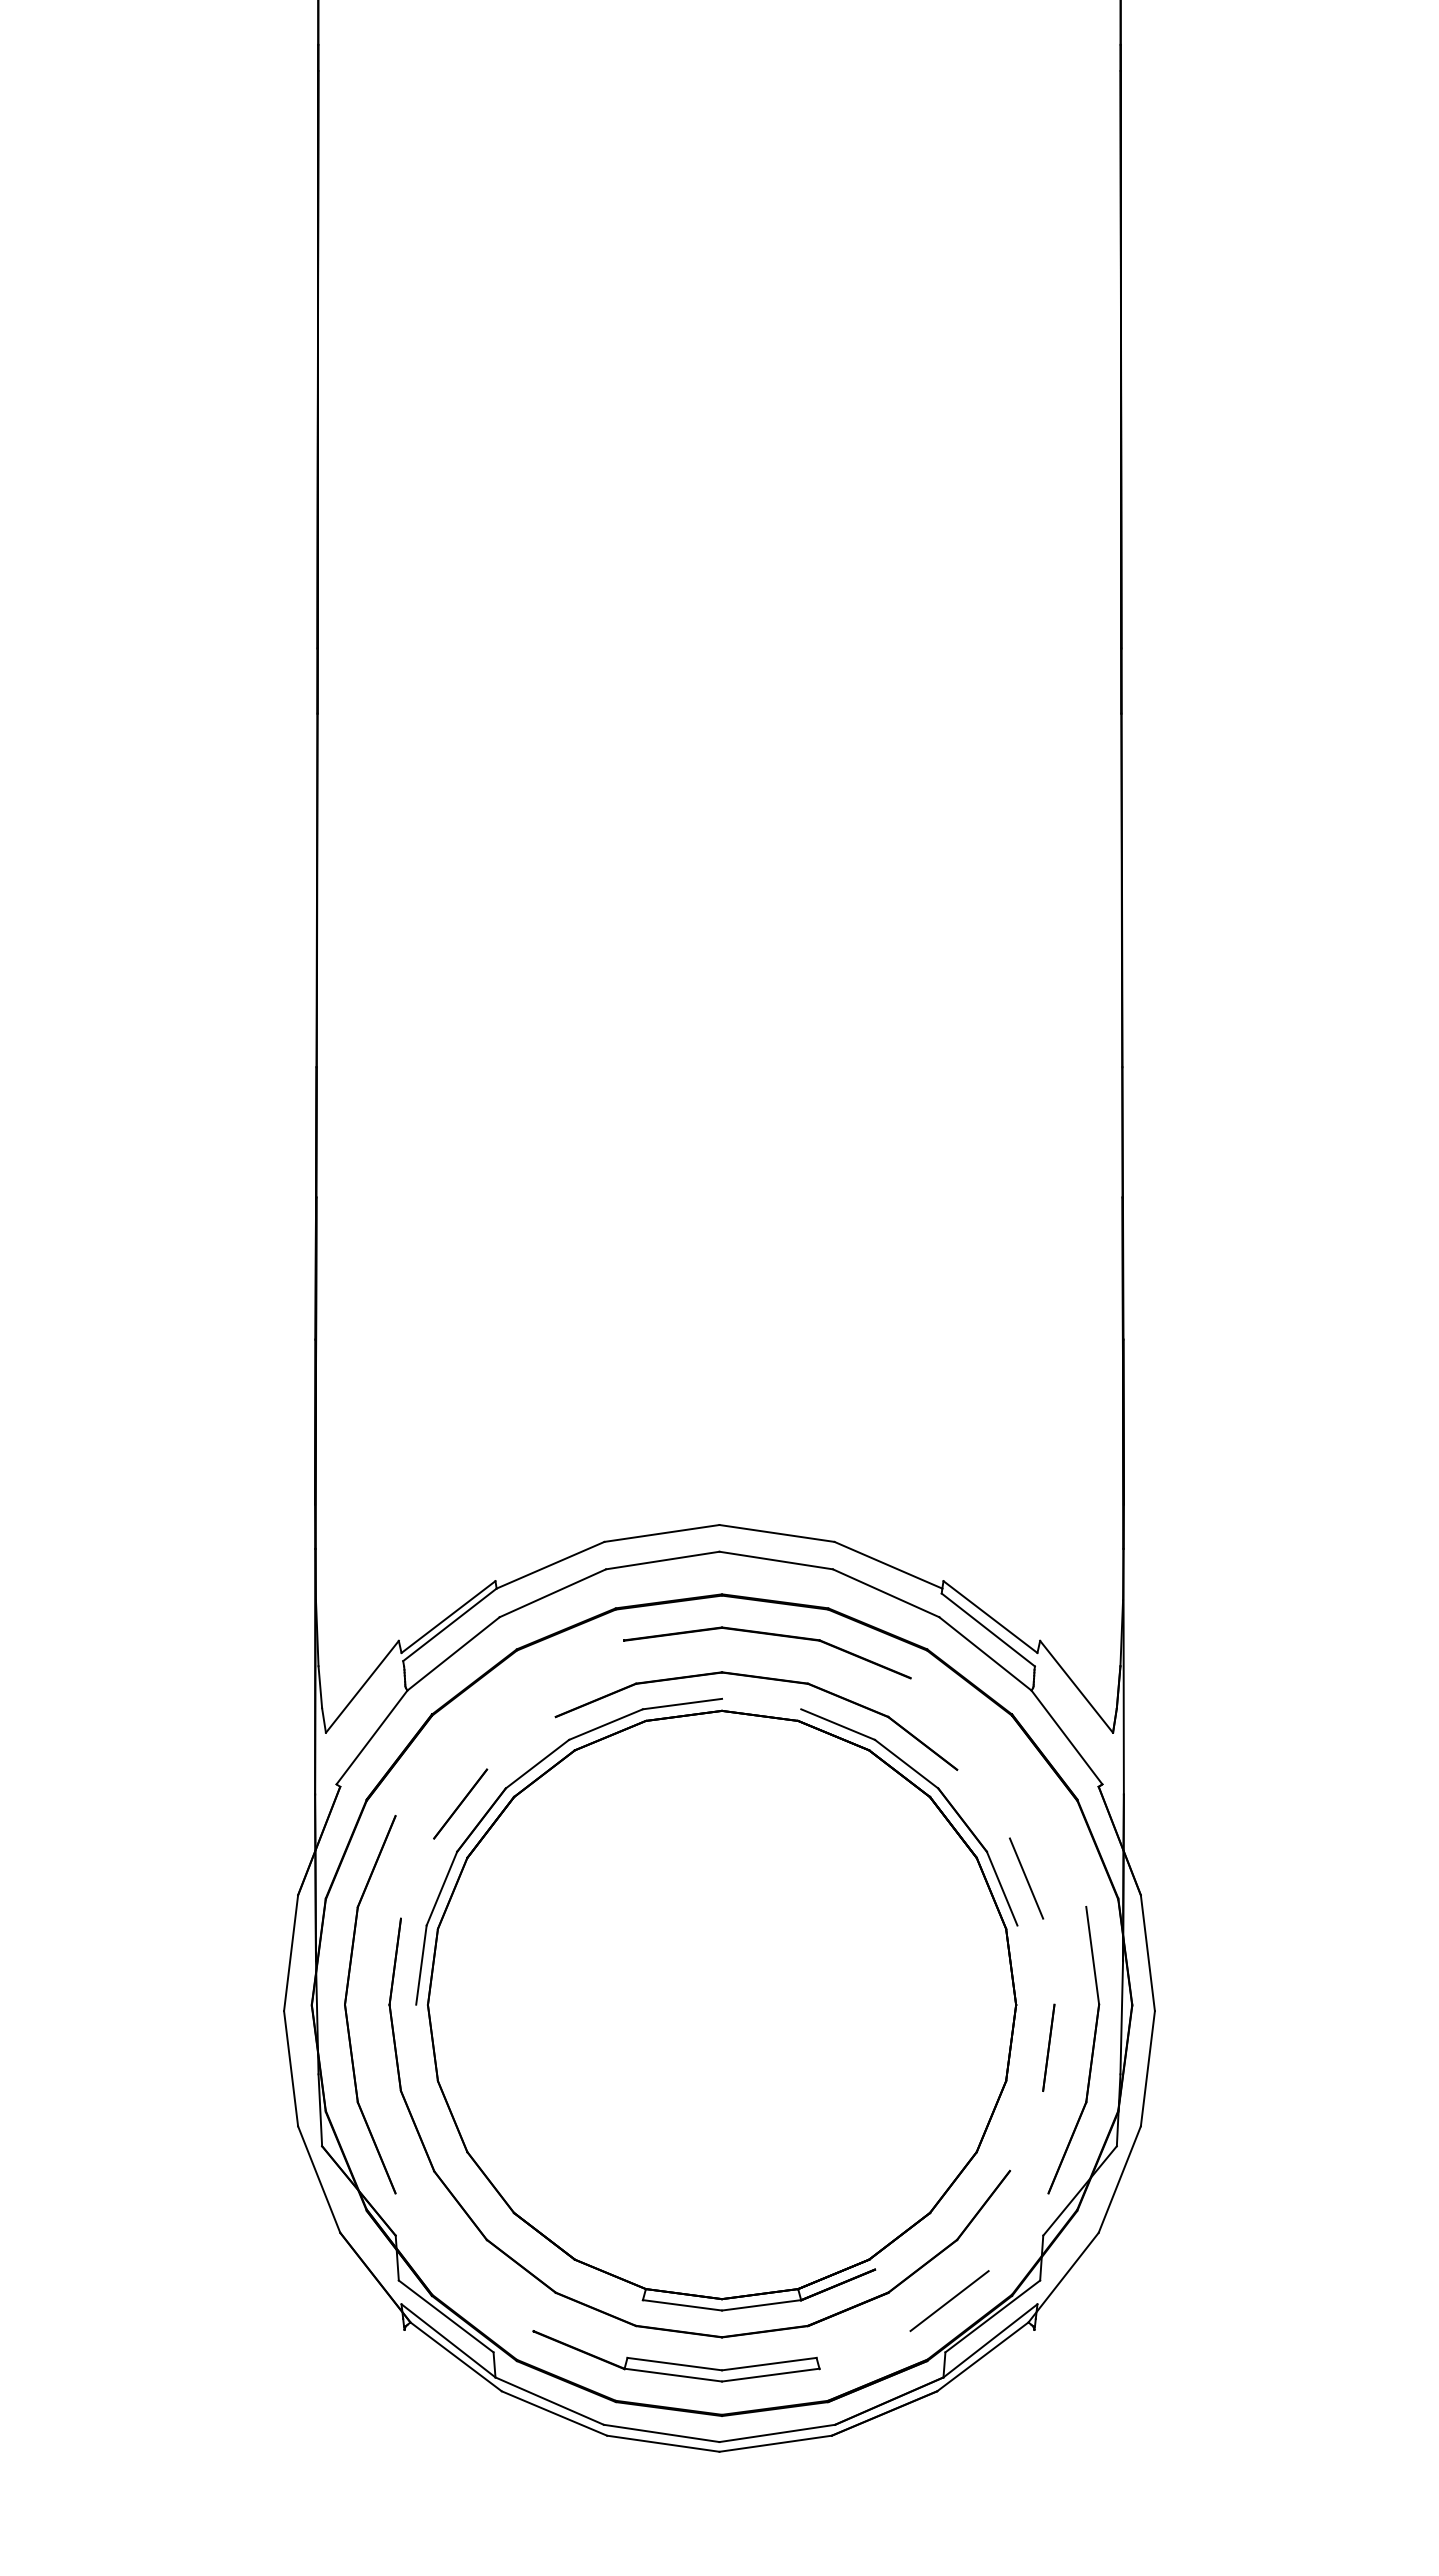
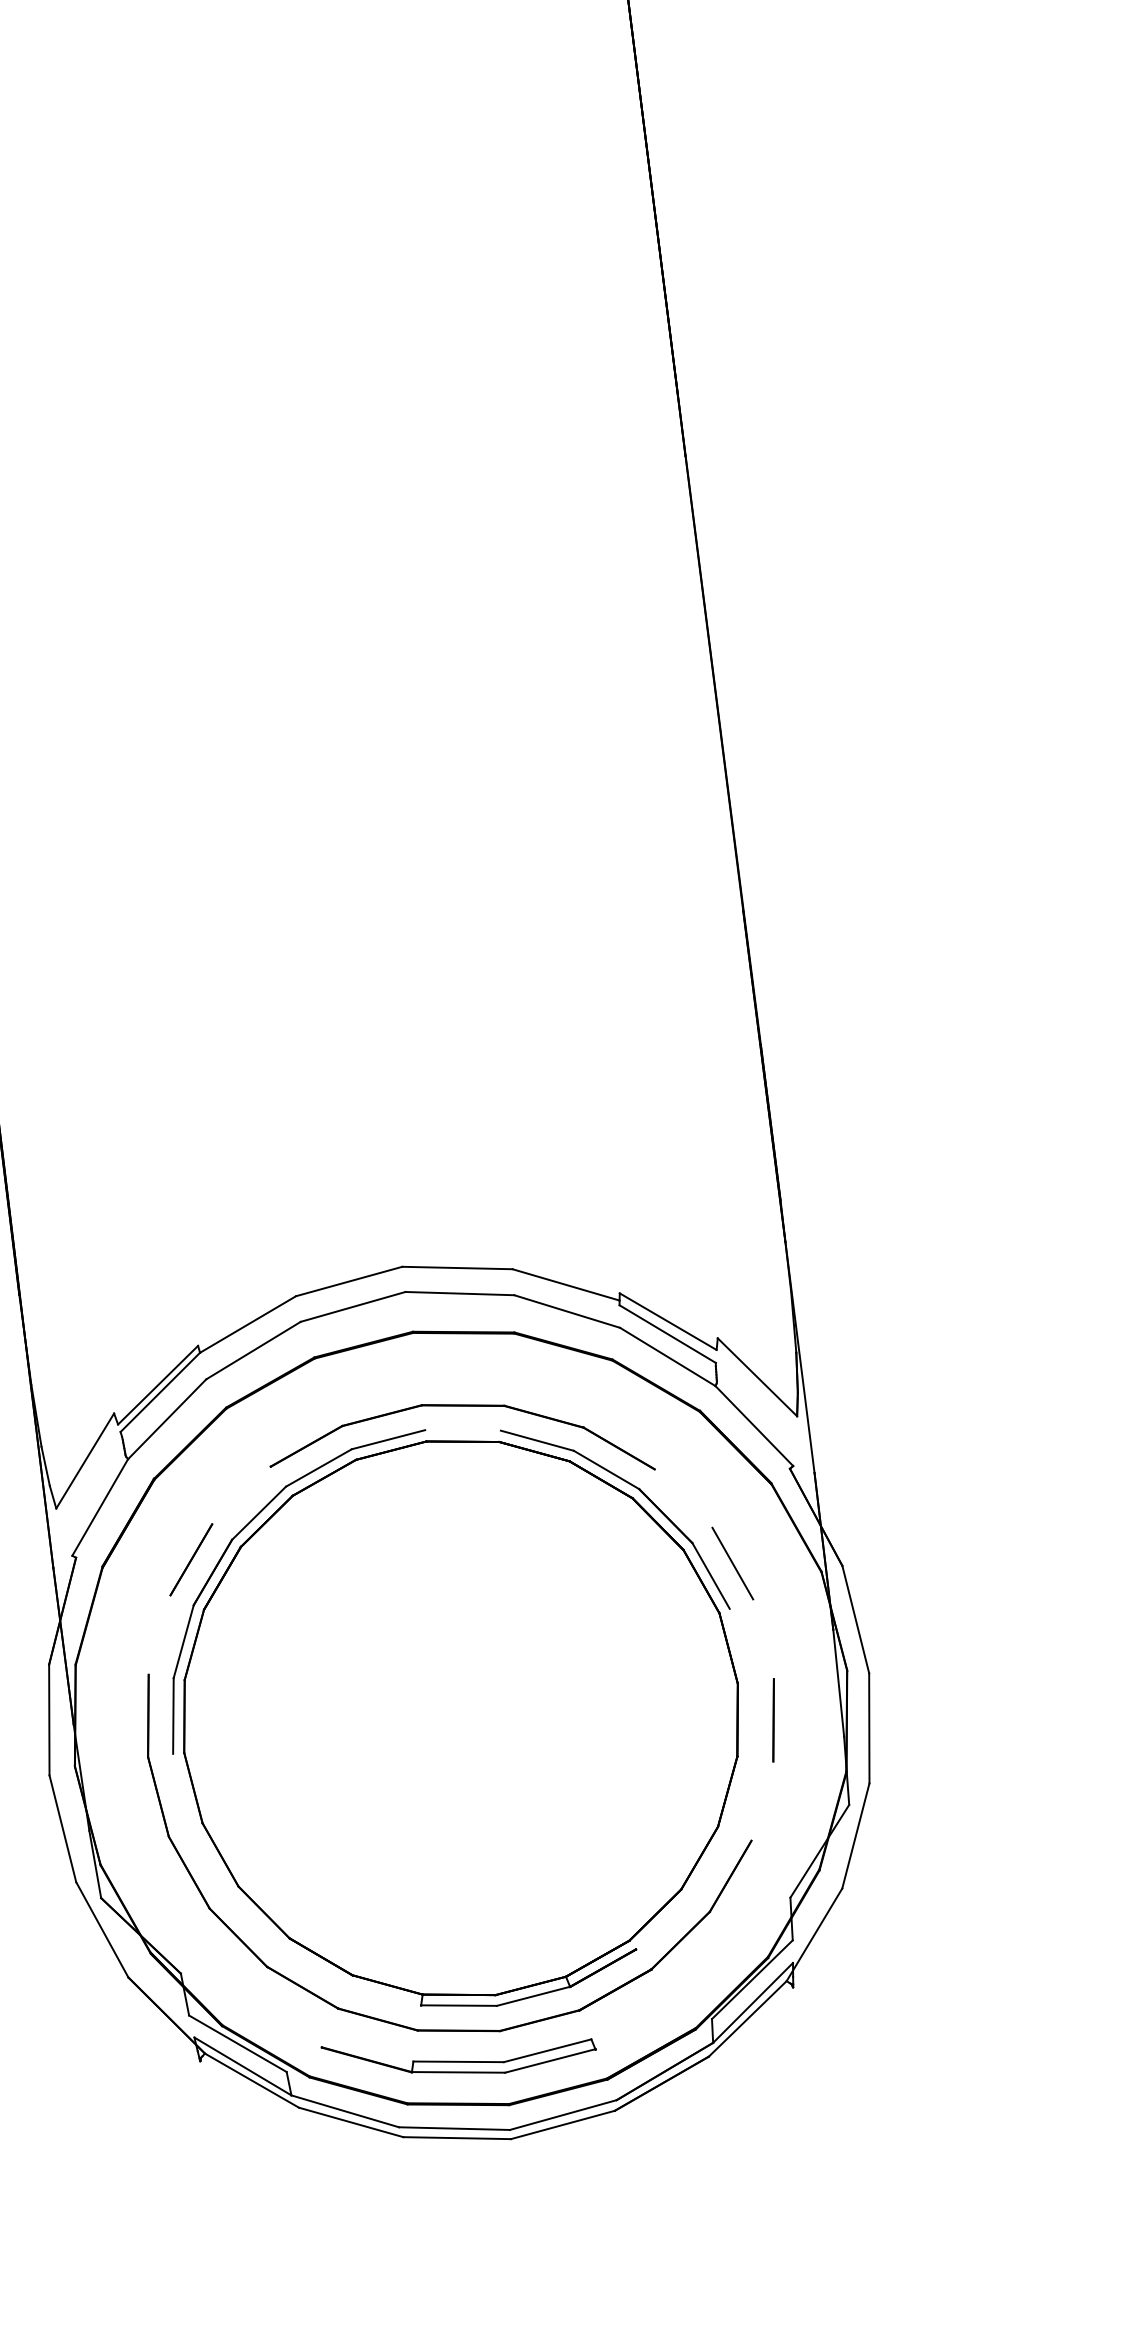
part: (769, 1635) -> (462, 1364), removed
part: (346, 2003) -> (107, 1760), removed
part: (1091, 2052) -> (814, 1719), removed
line: (949, 2301) -> (709, 1970), removed

